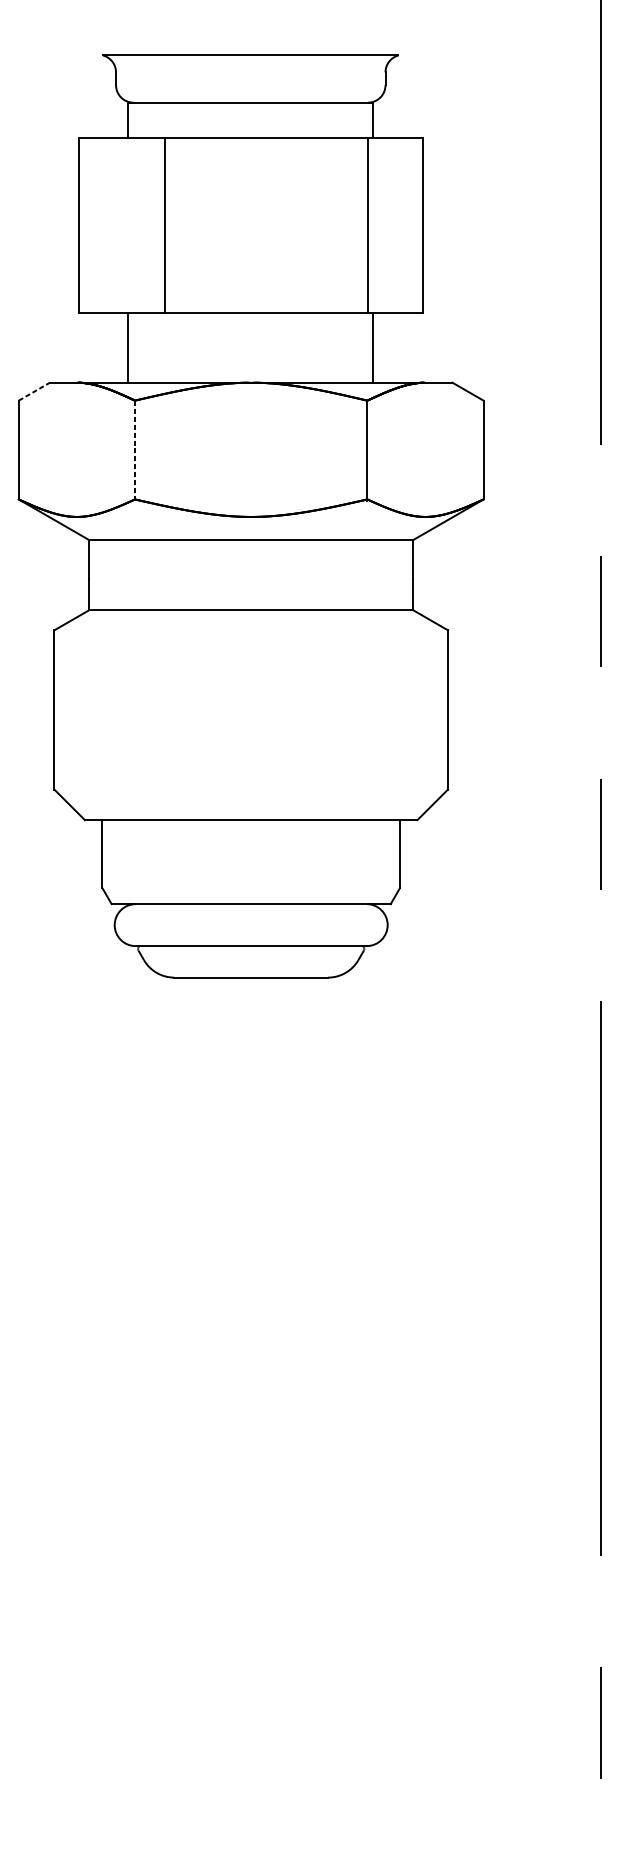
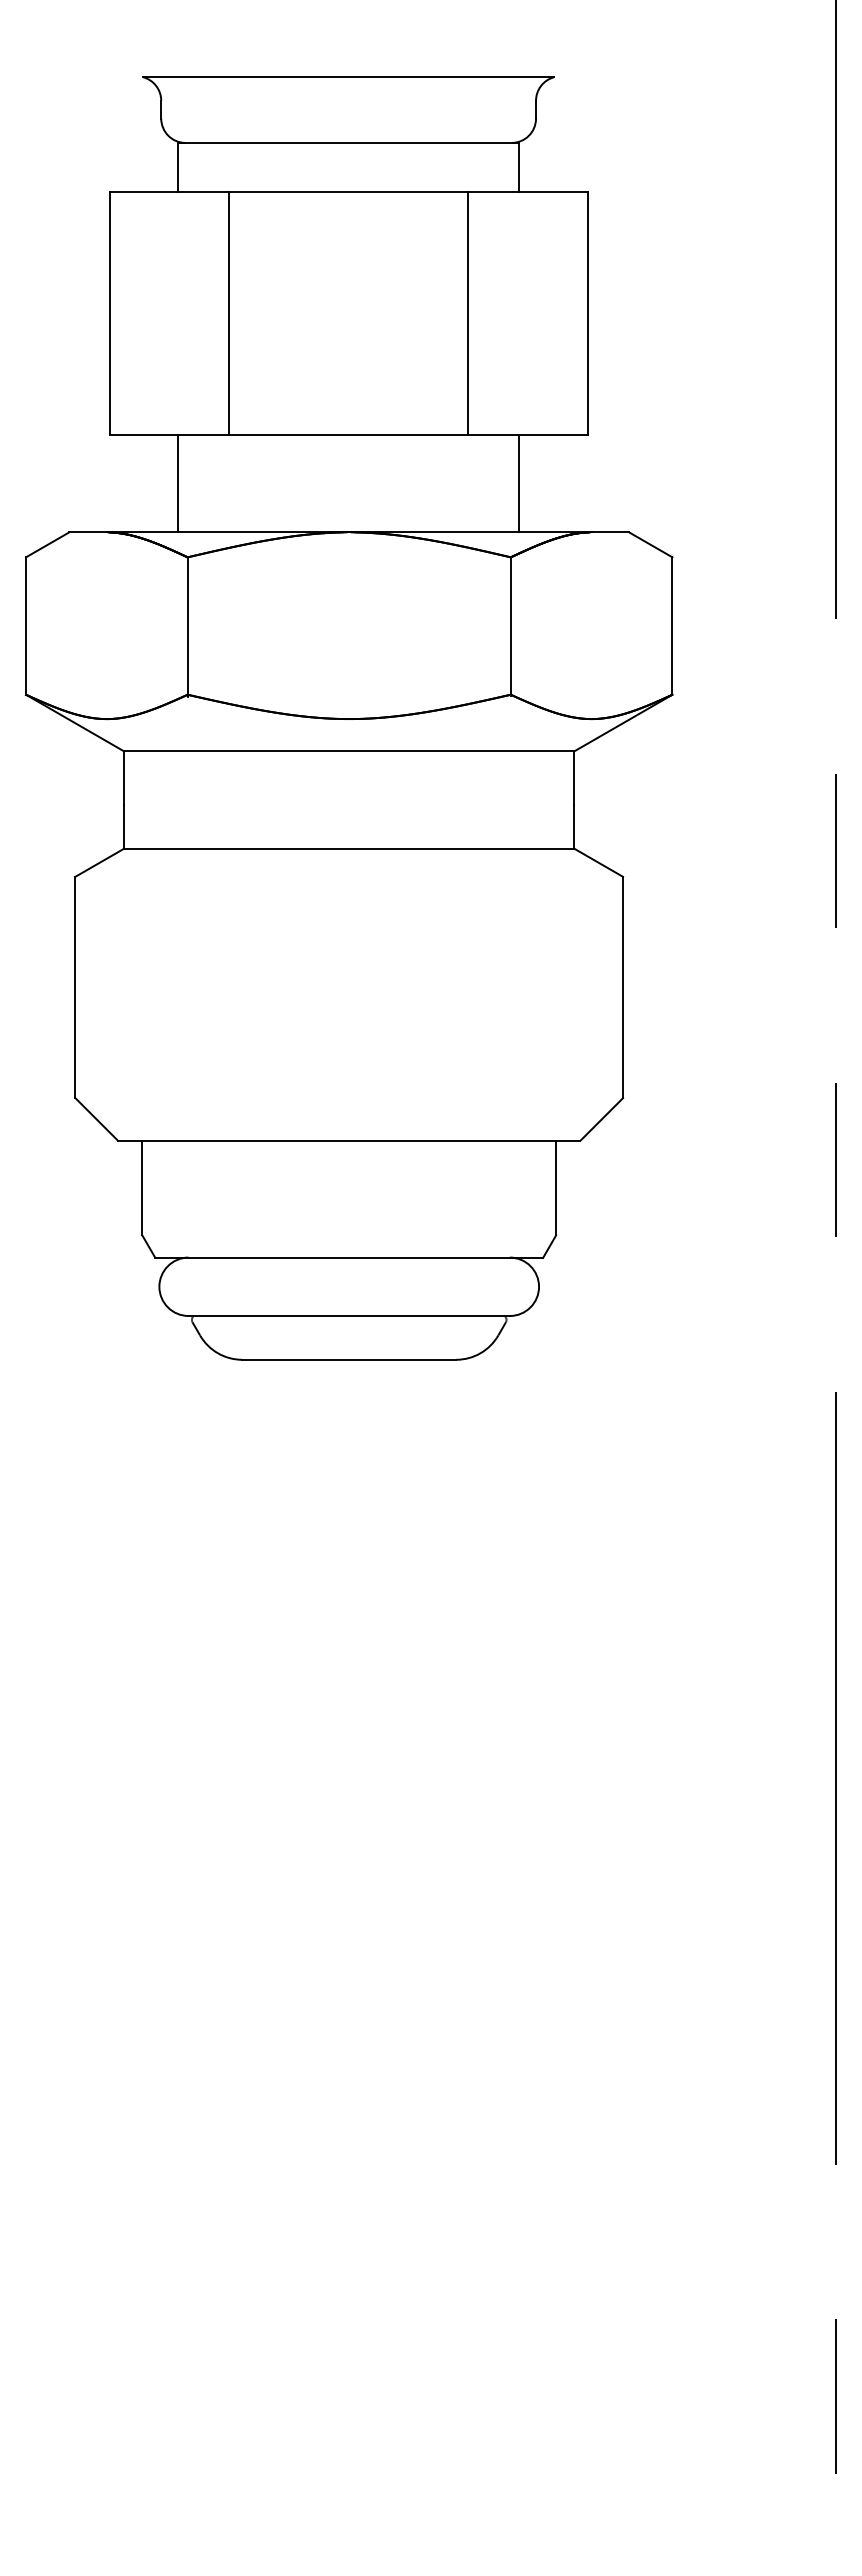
line: (367, 225) -> (468, 313), moved
line: (34, 391) -> (47, 544), dashed -> solid
line: (134, 451) -> (187, 627), dashed -> solid

